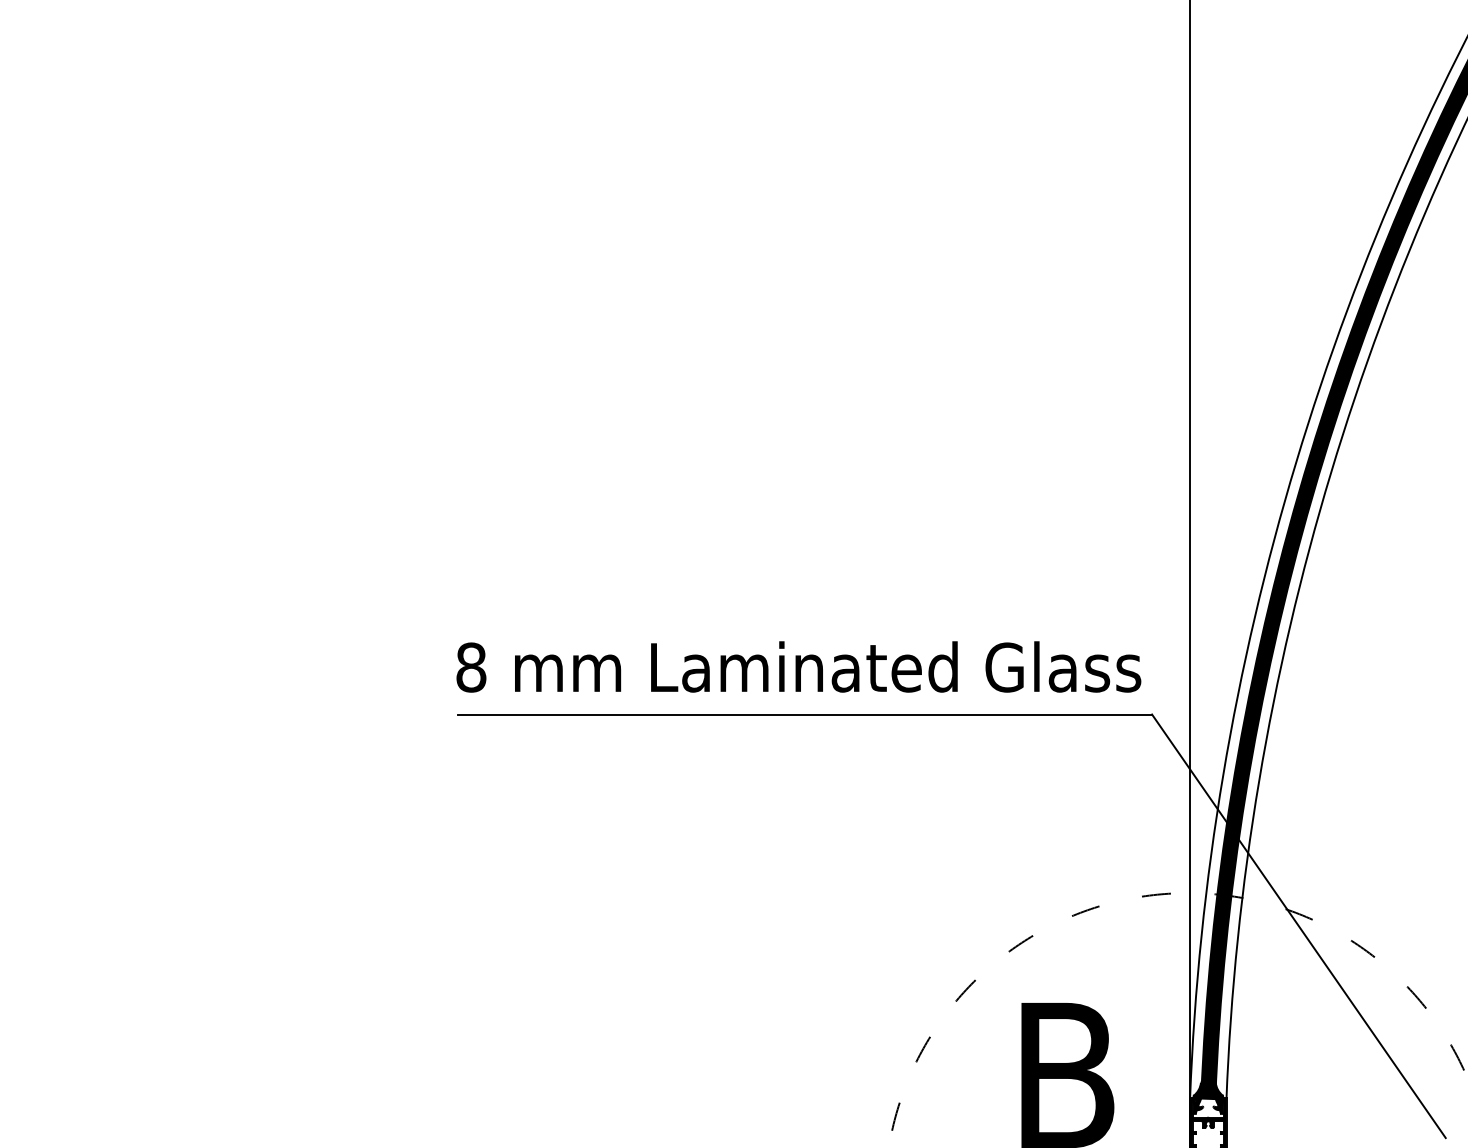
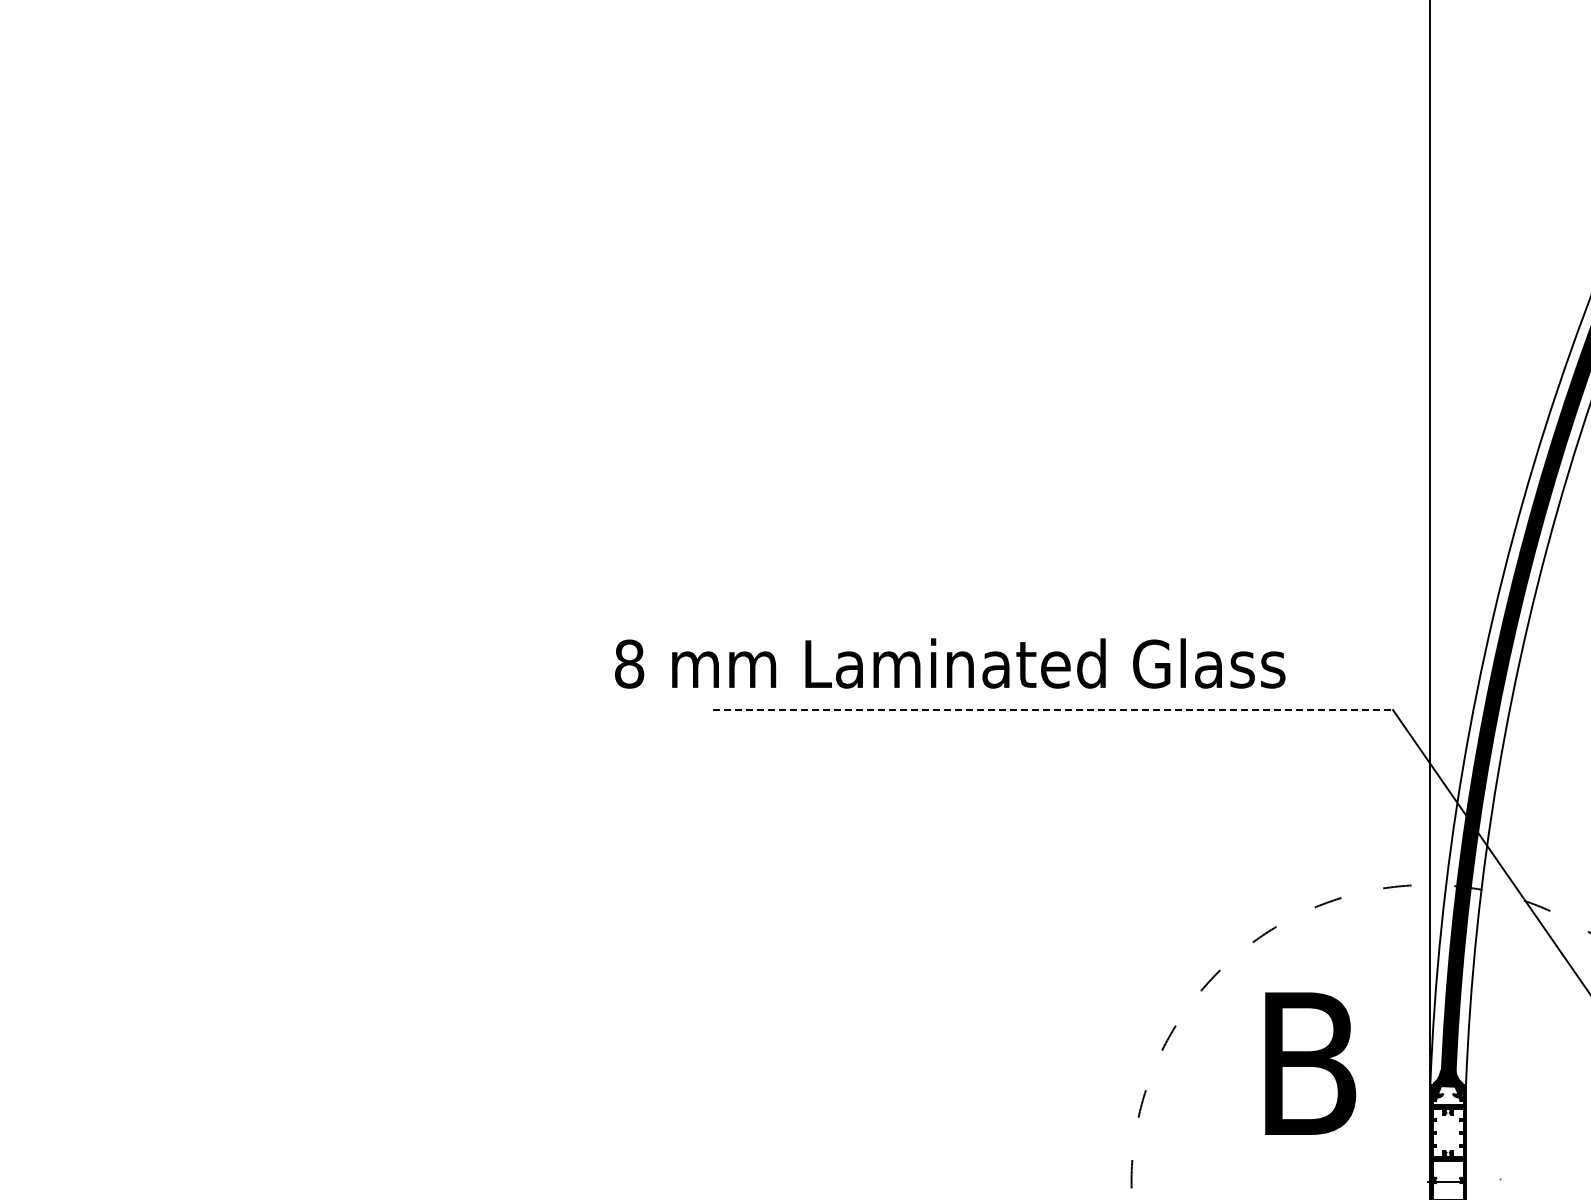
text: (799, 666) -> (950, 663), moved
line: (805, 714) -> (1053, 710), solid -> dashed

